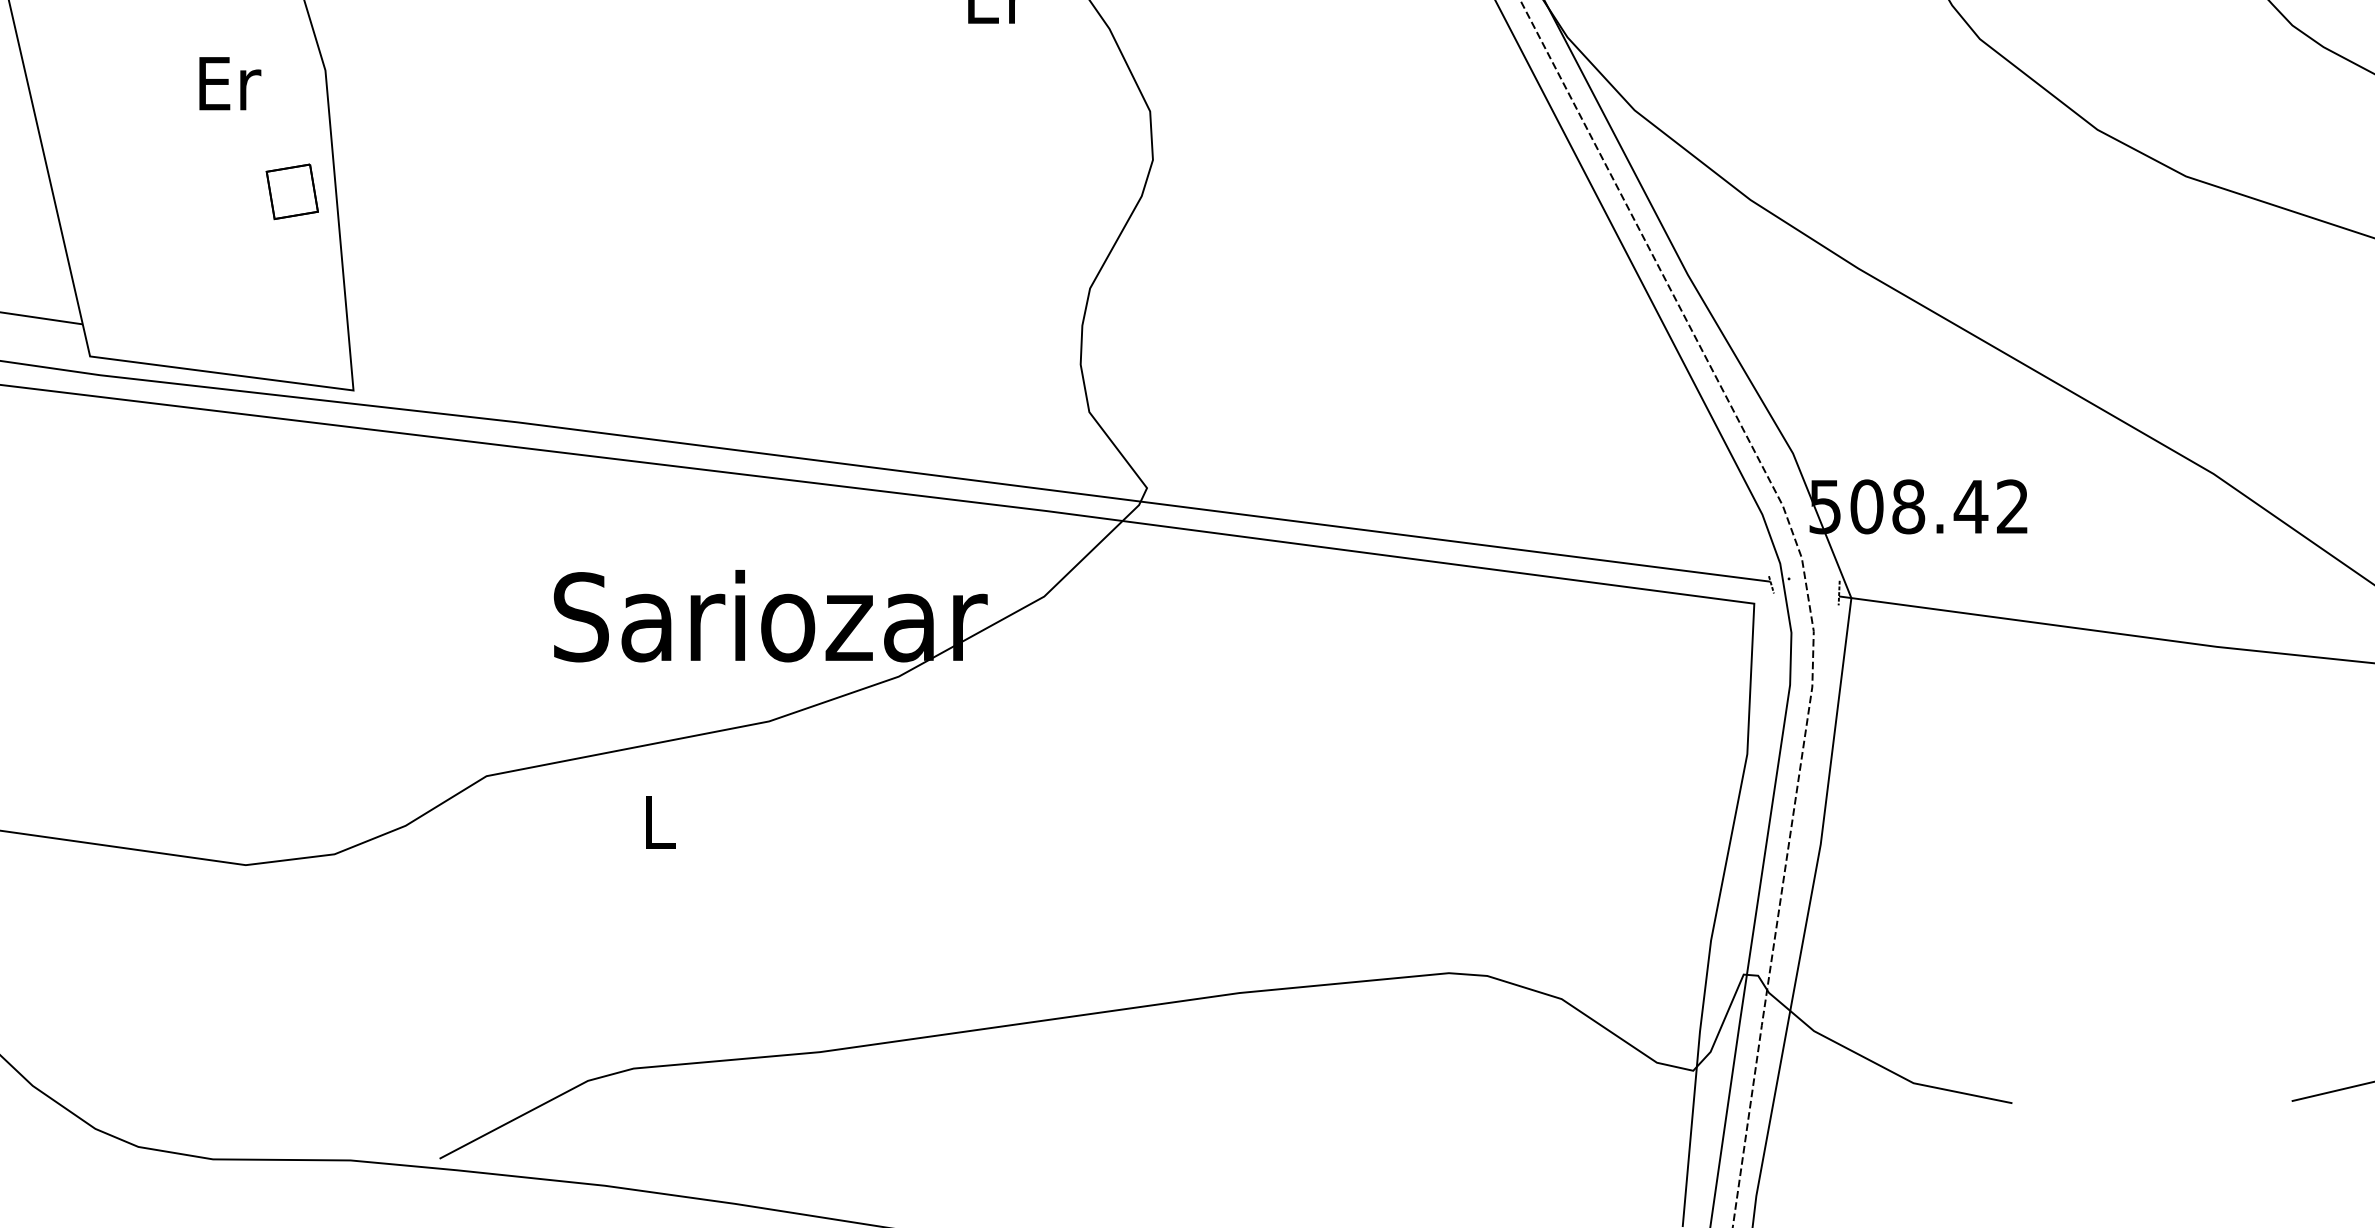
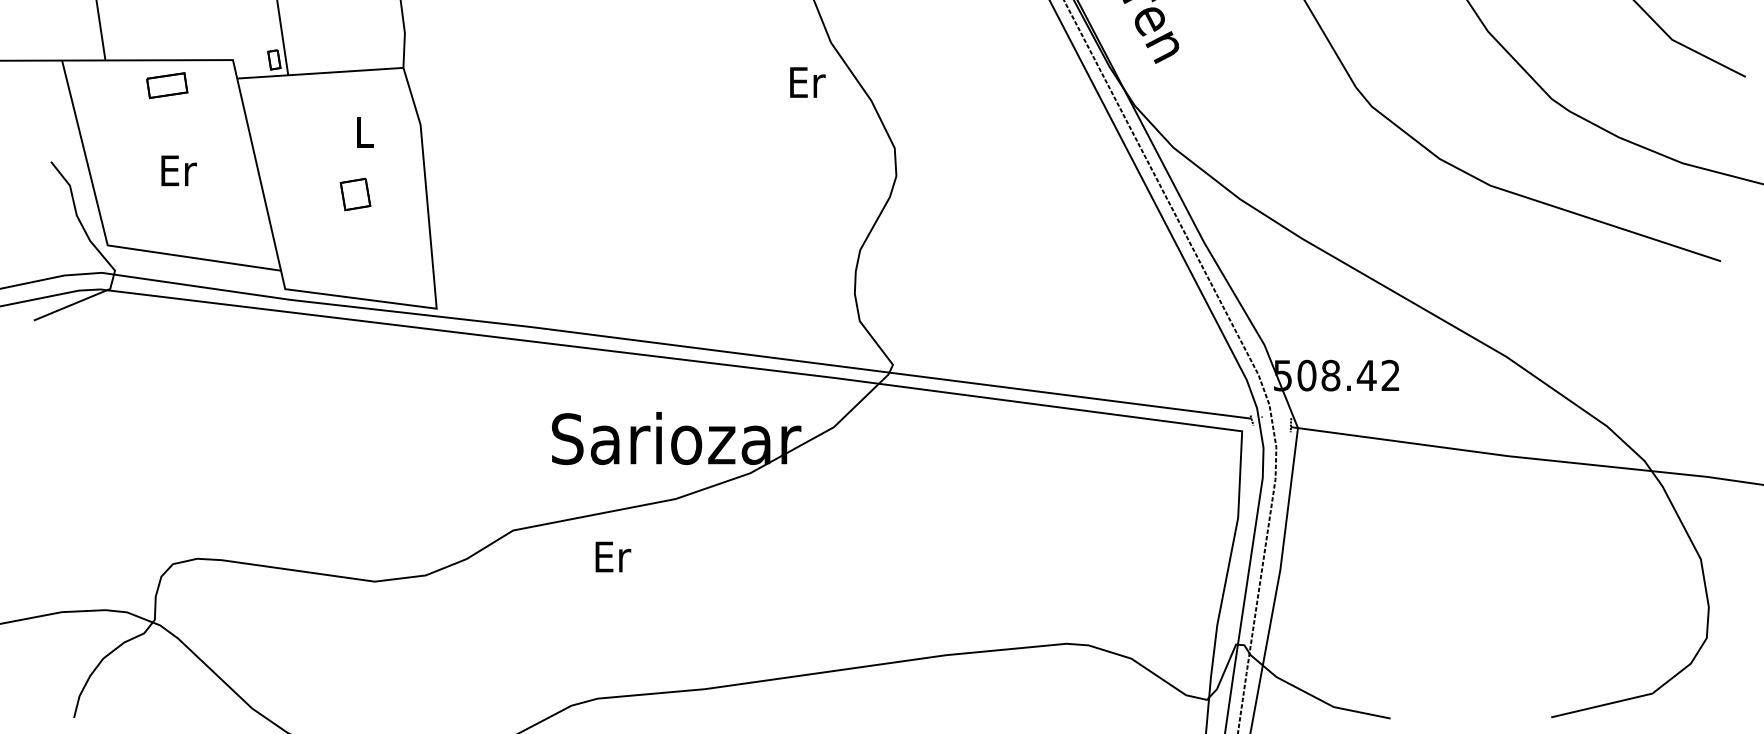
text: (229, 84) -> (365, 132), Er -> L
part: (292, 191) -> (355, 194), moved
text: (660, 821) -> (613, 556), L -> Er

